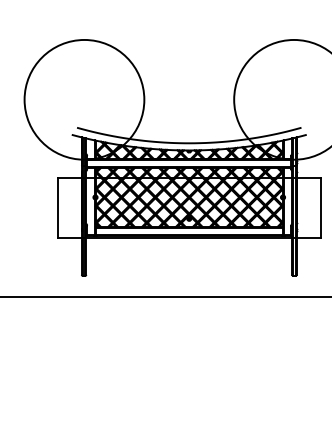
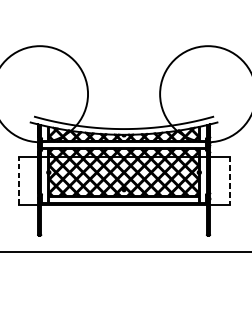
line: (57, 207) -> (18, 180), solid -> dashed
line: (321, 207) -> (230, 180), solid -> dashed

